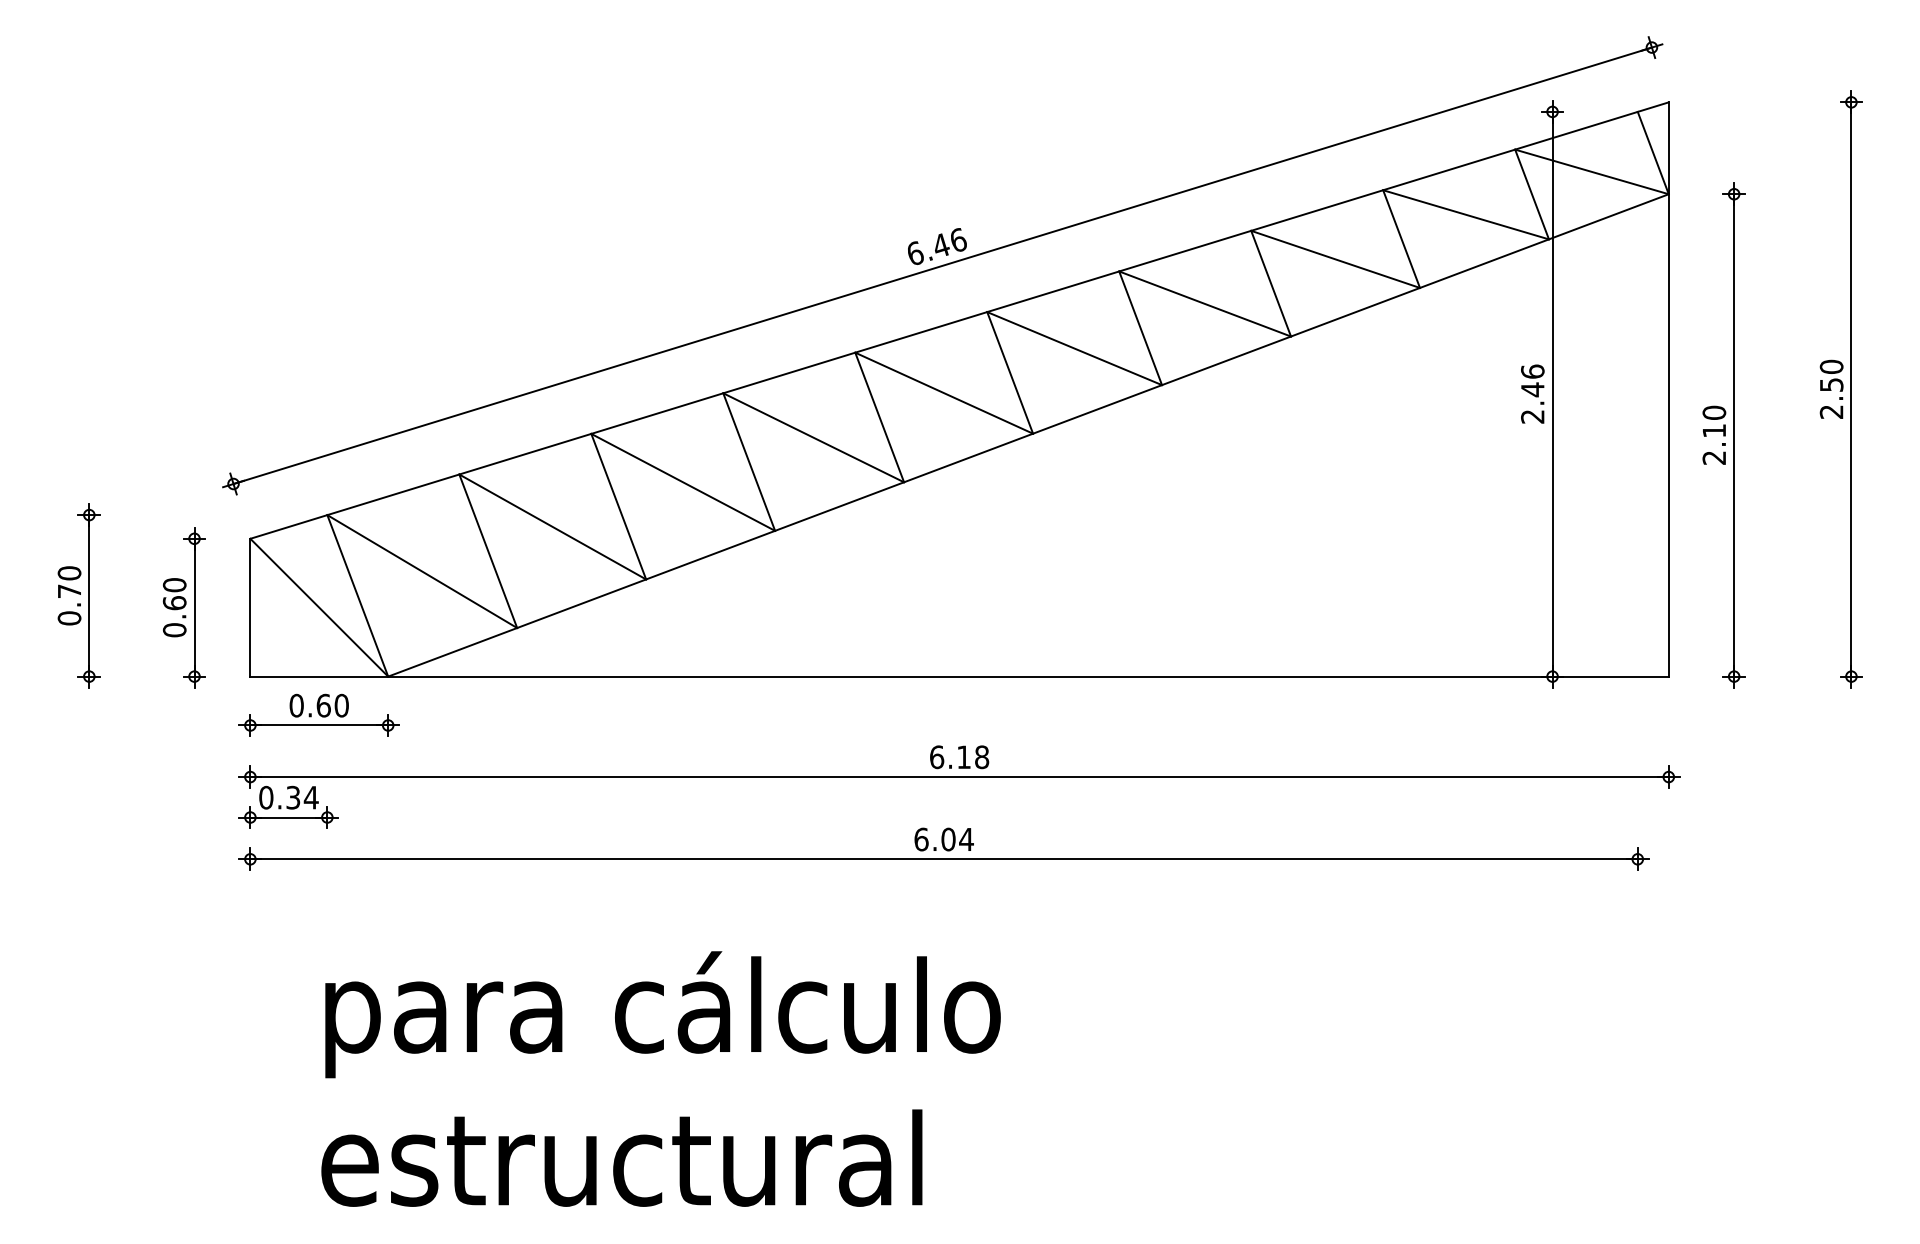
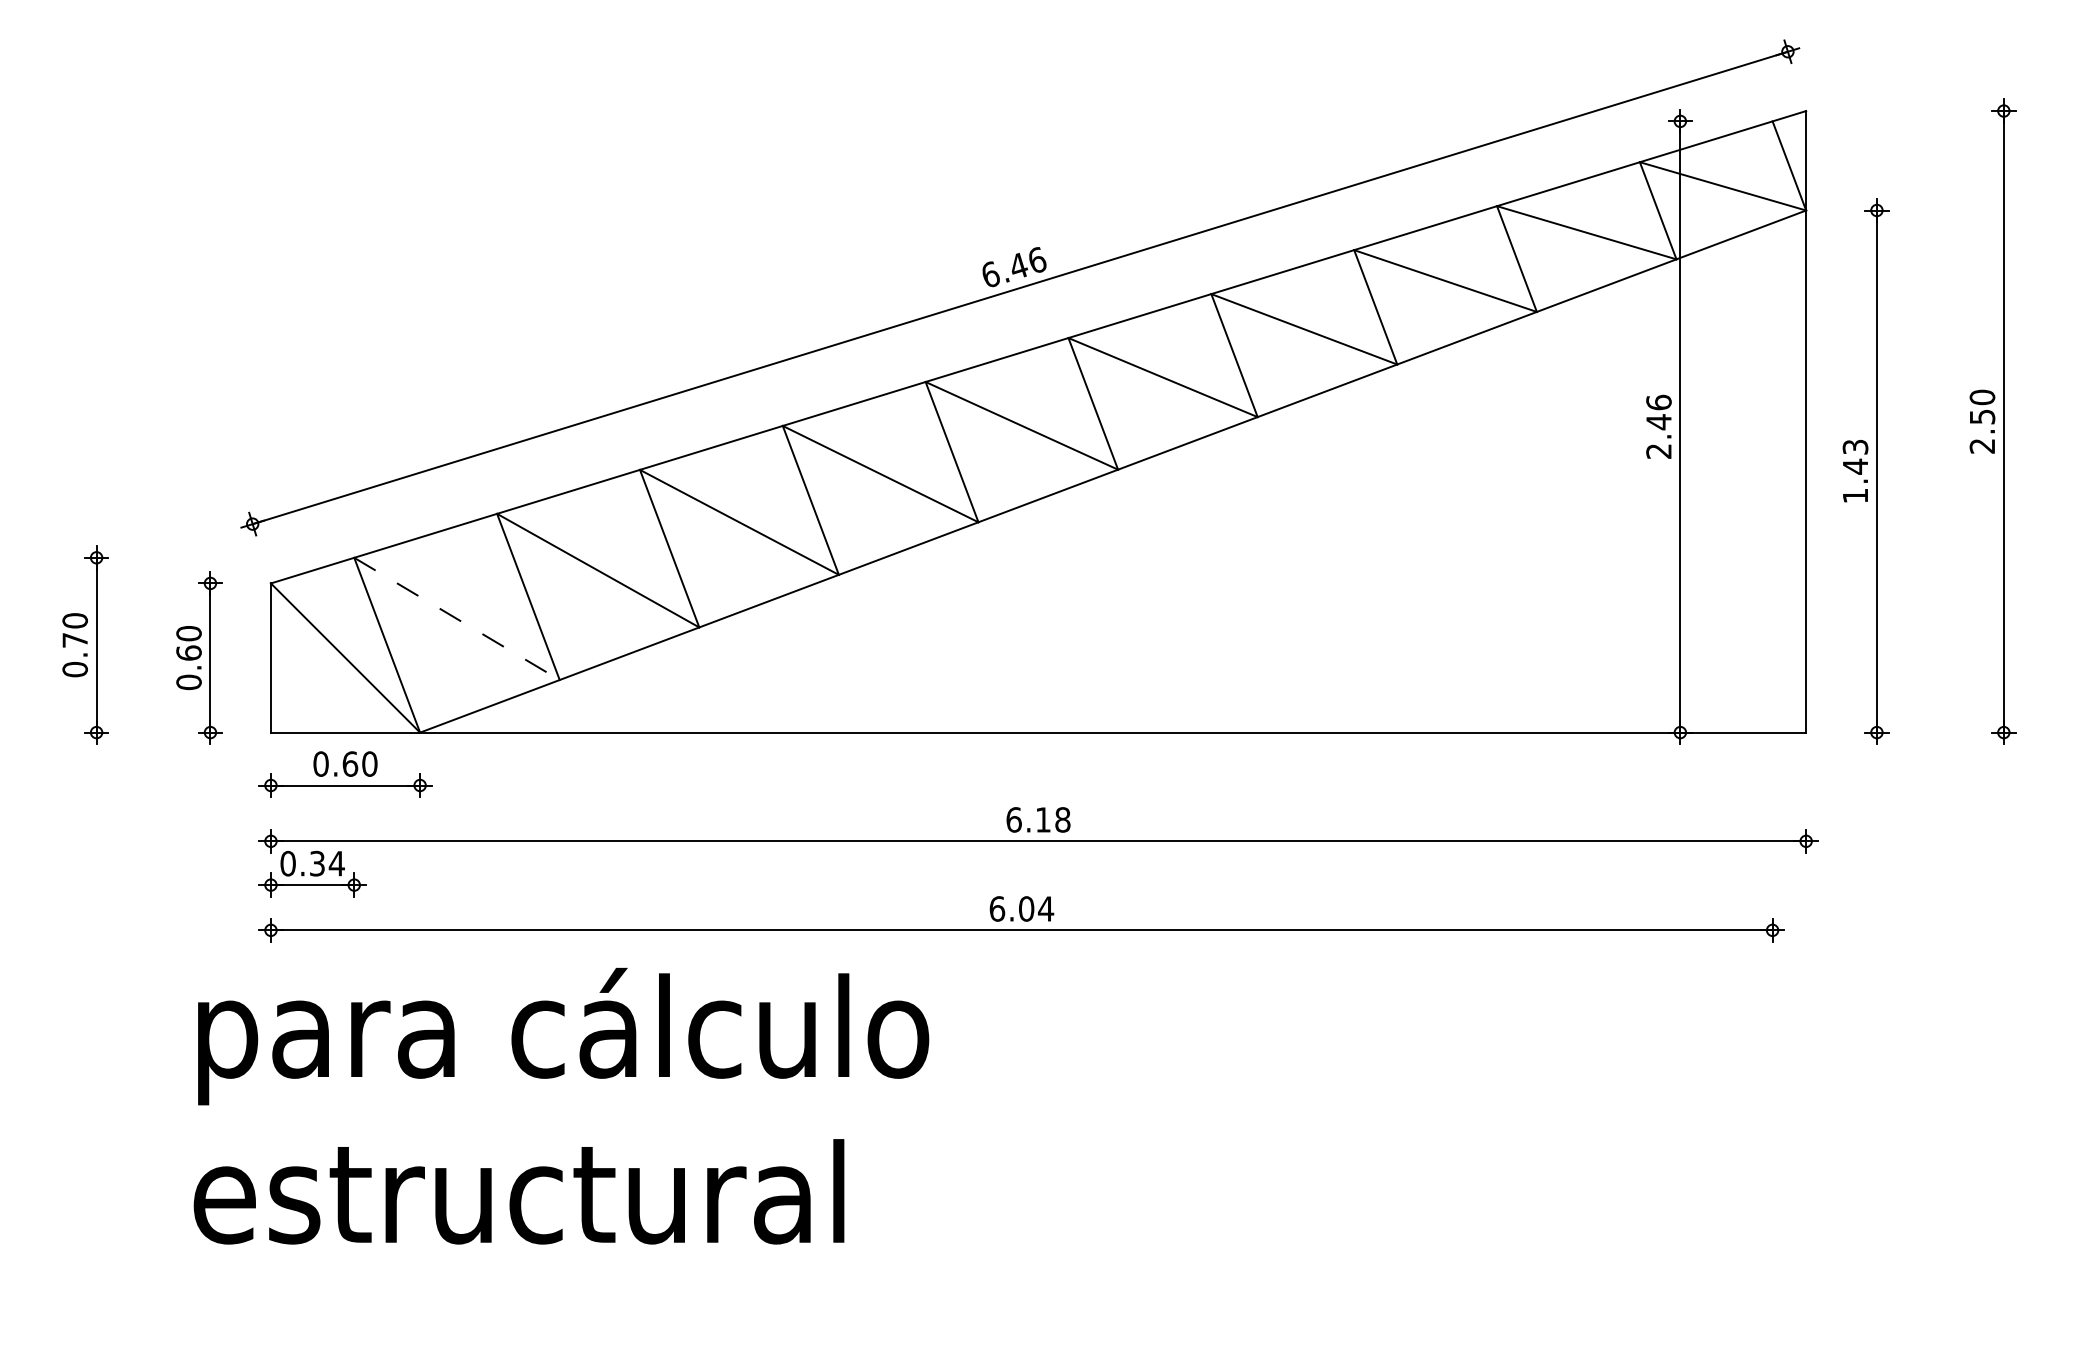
text: (1714, 435) -> (1855, 471), 2.10 -> 1.43
line: (421, 571) -> (456, 618), solid -> dashed
text: (661, 1078) -> (561, 1105), moved

